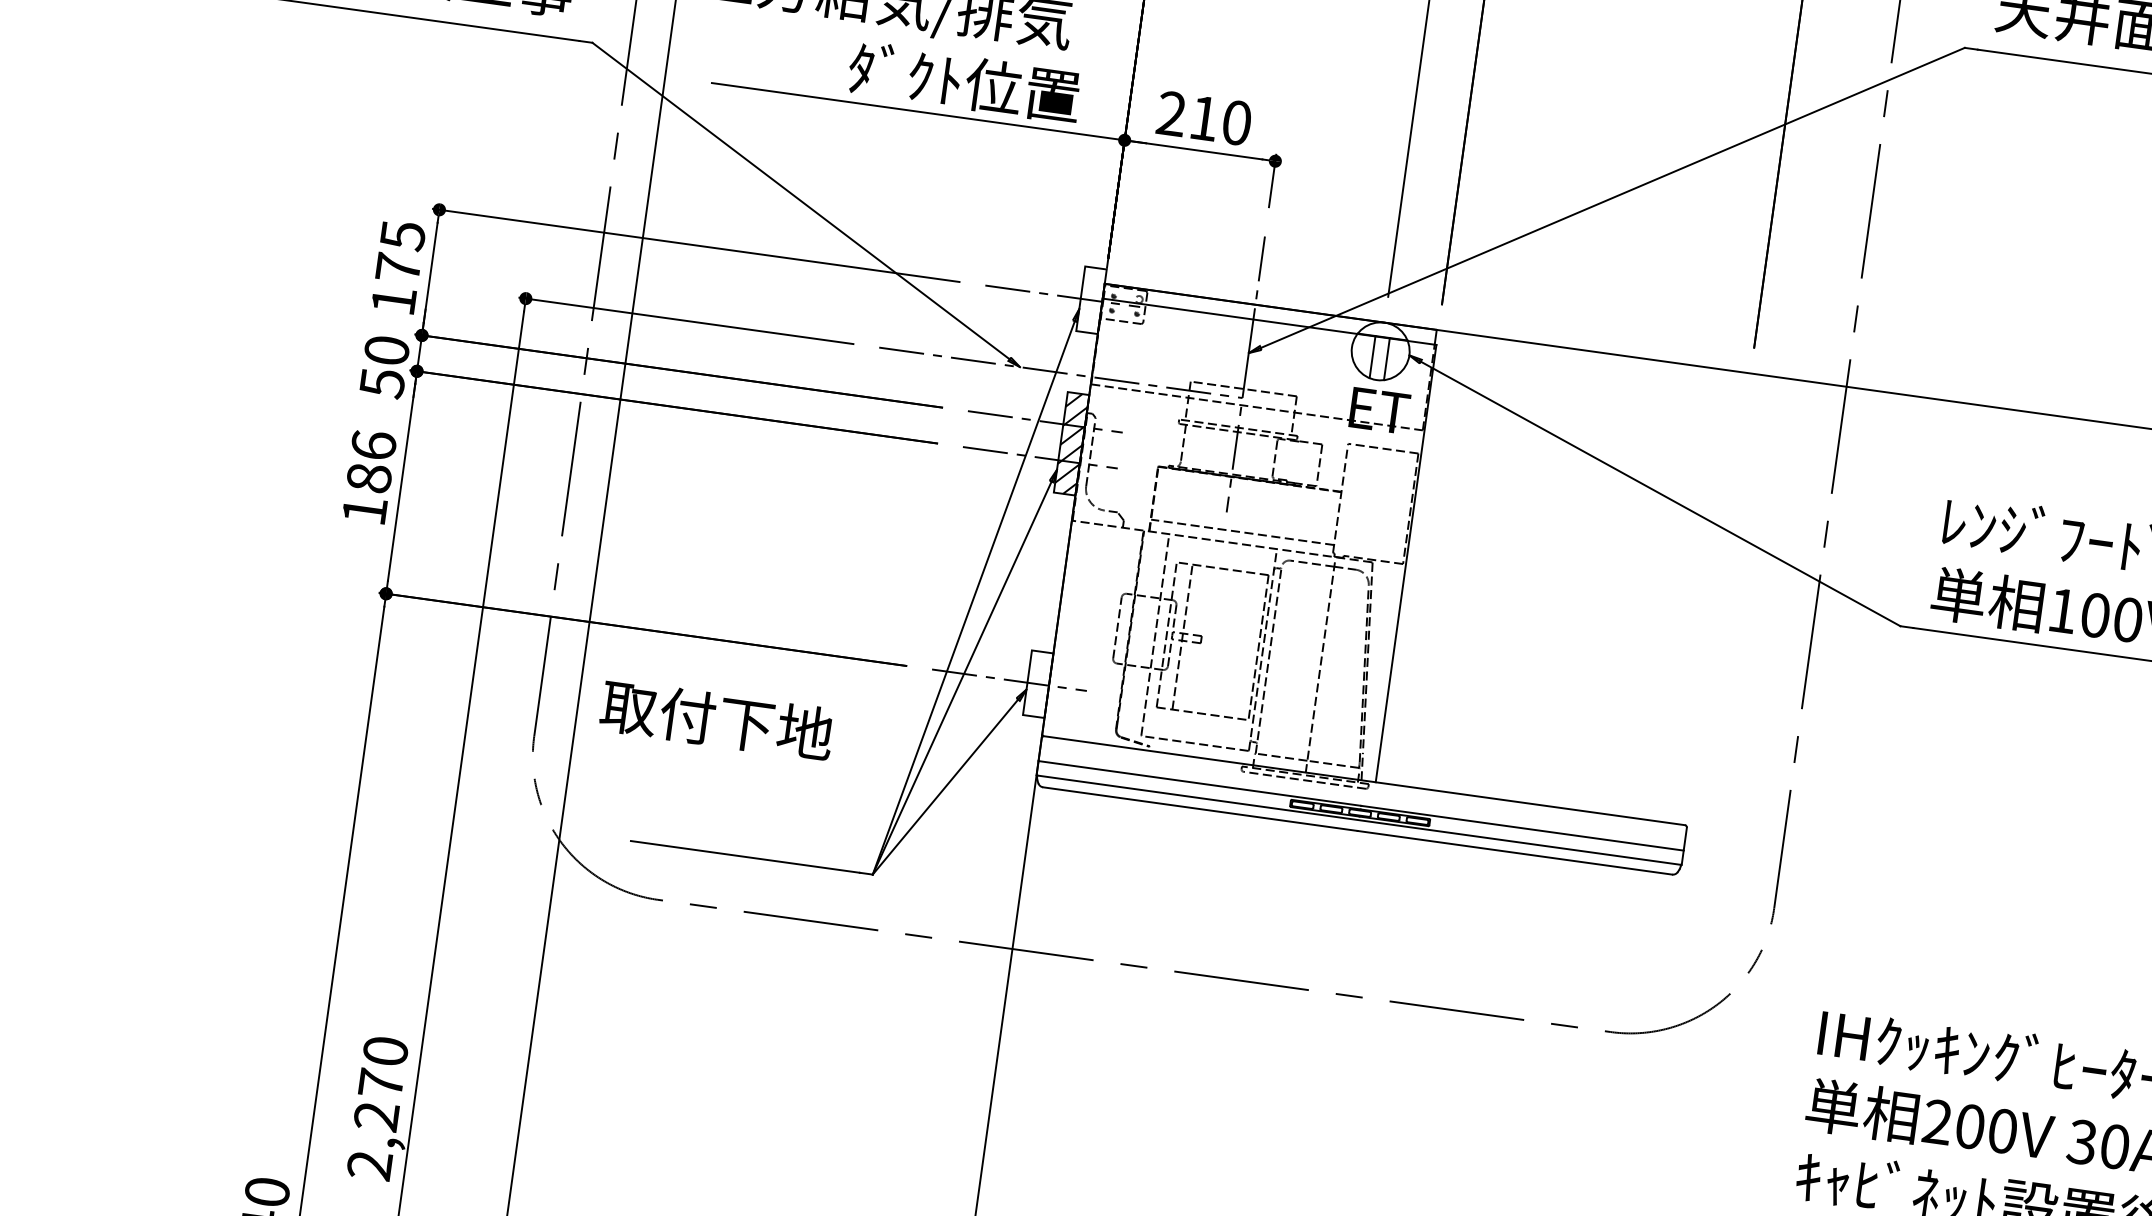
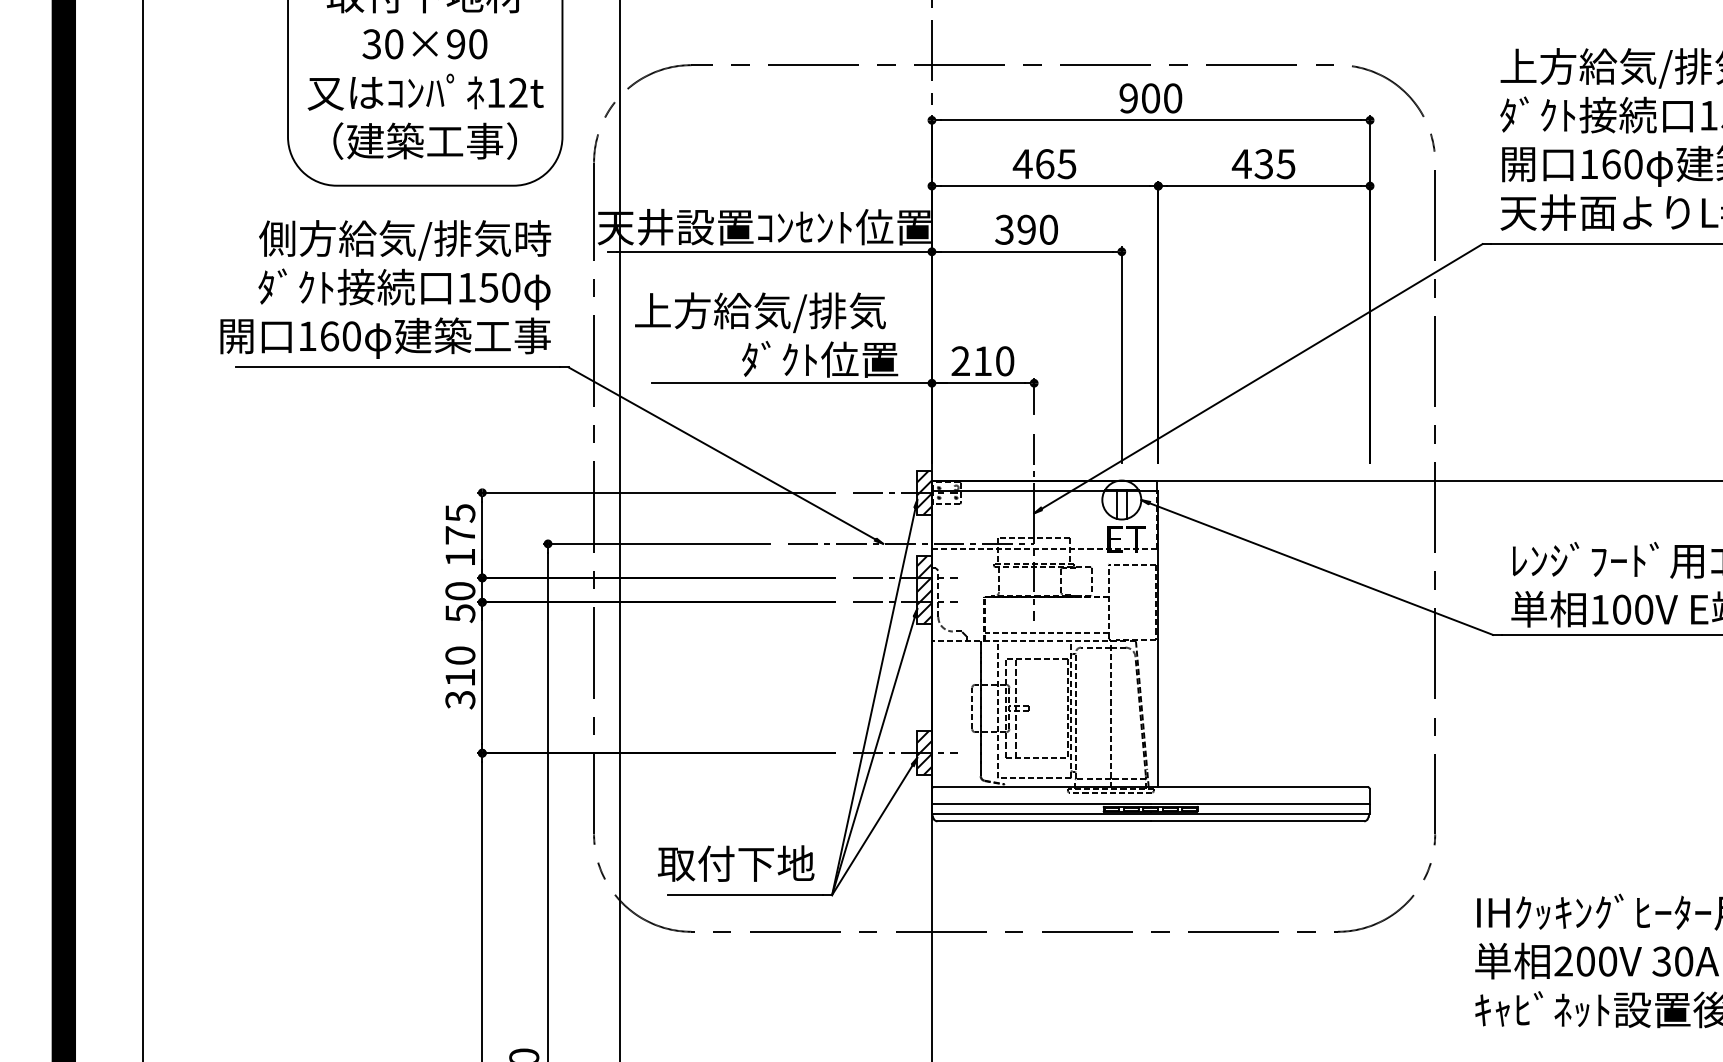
hatch: (1091, 299) -> (924, 492), added
text: (369, 477) -> (460, 677), 186 -> 310
hatch: (1037, 684) -> (924, 753), added
text: (716, 719) -> (735, 863), moved

